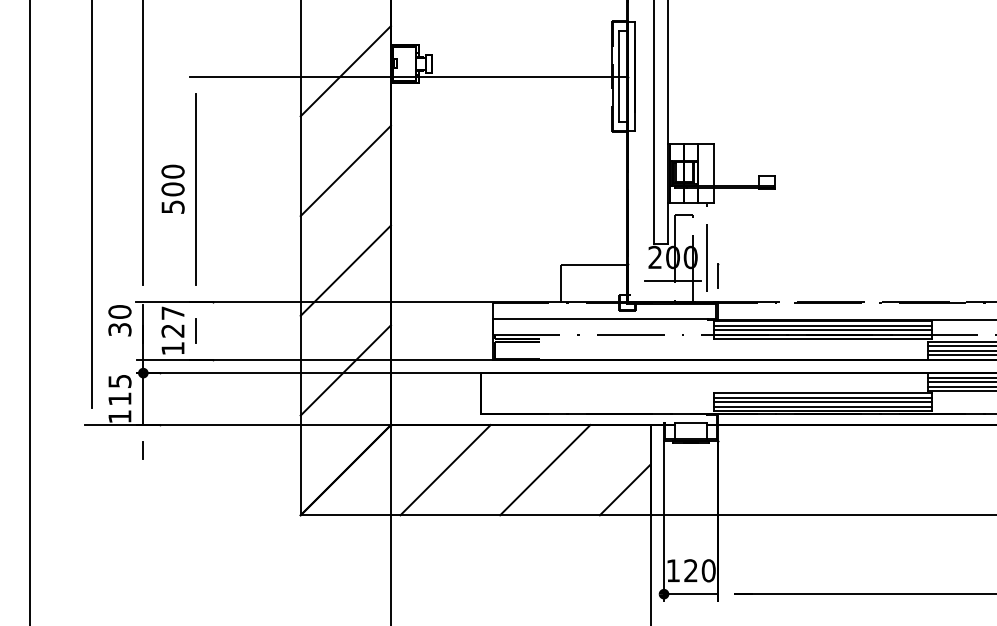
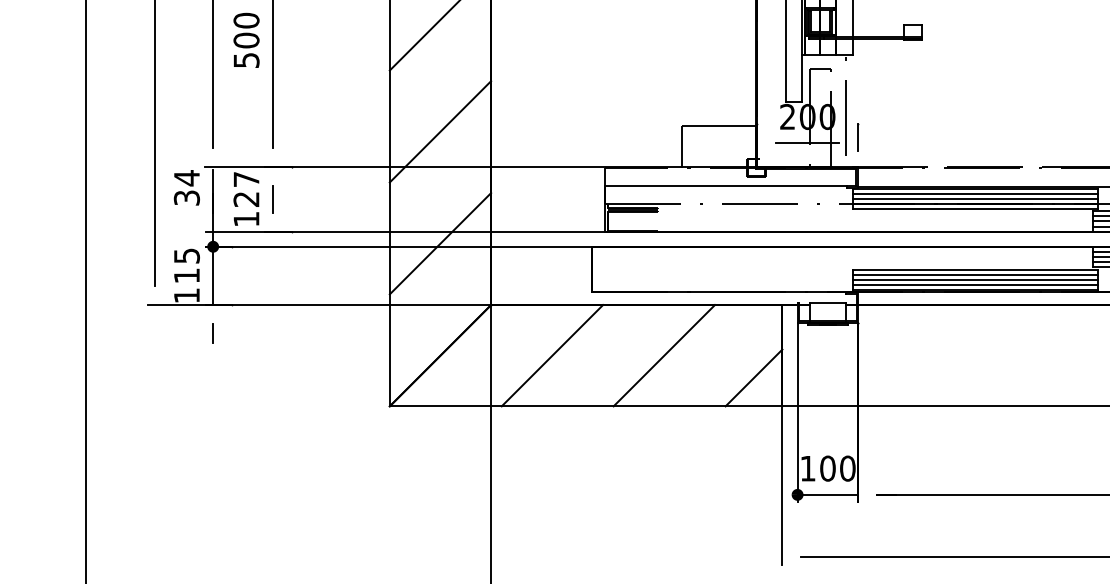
text: (119, 311) -> (186, 177), 30 -> 34
text: (691, 570) -> (828, 468), 120 -> 100

